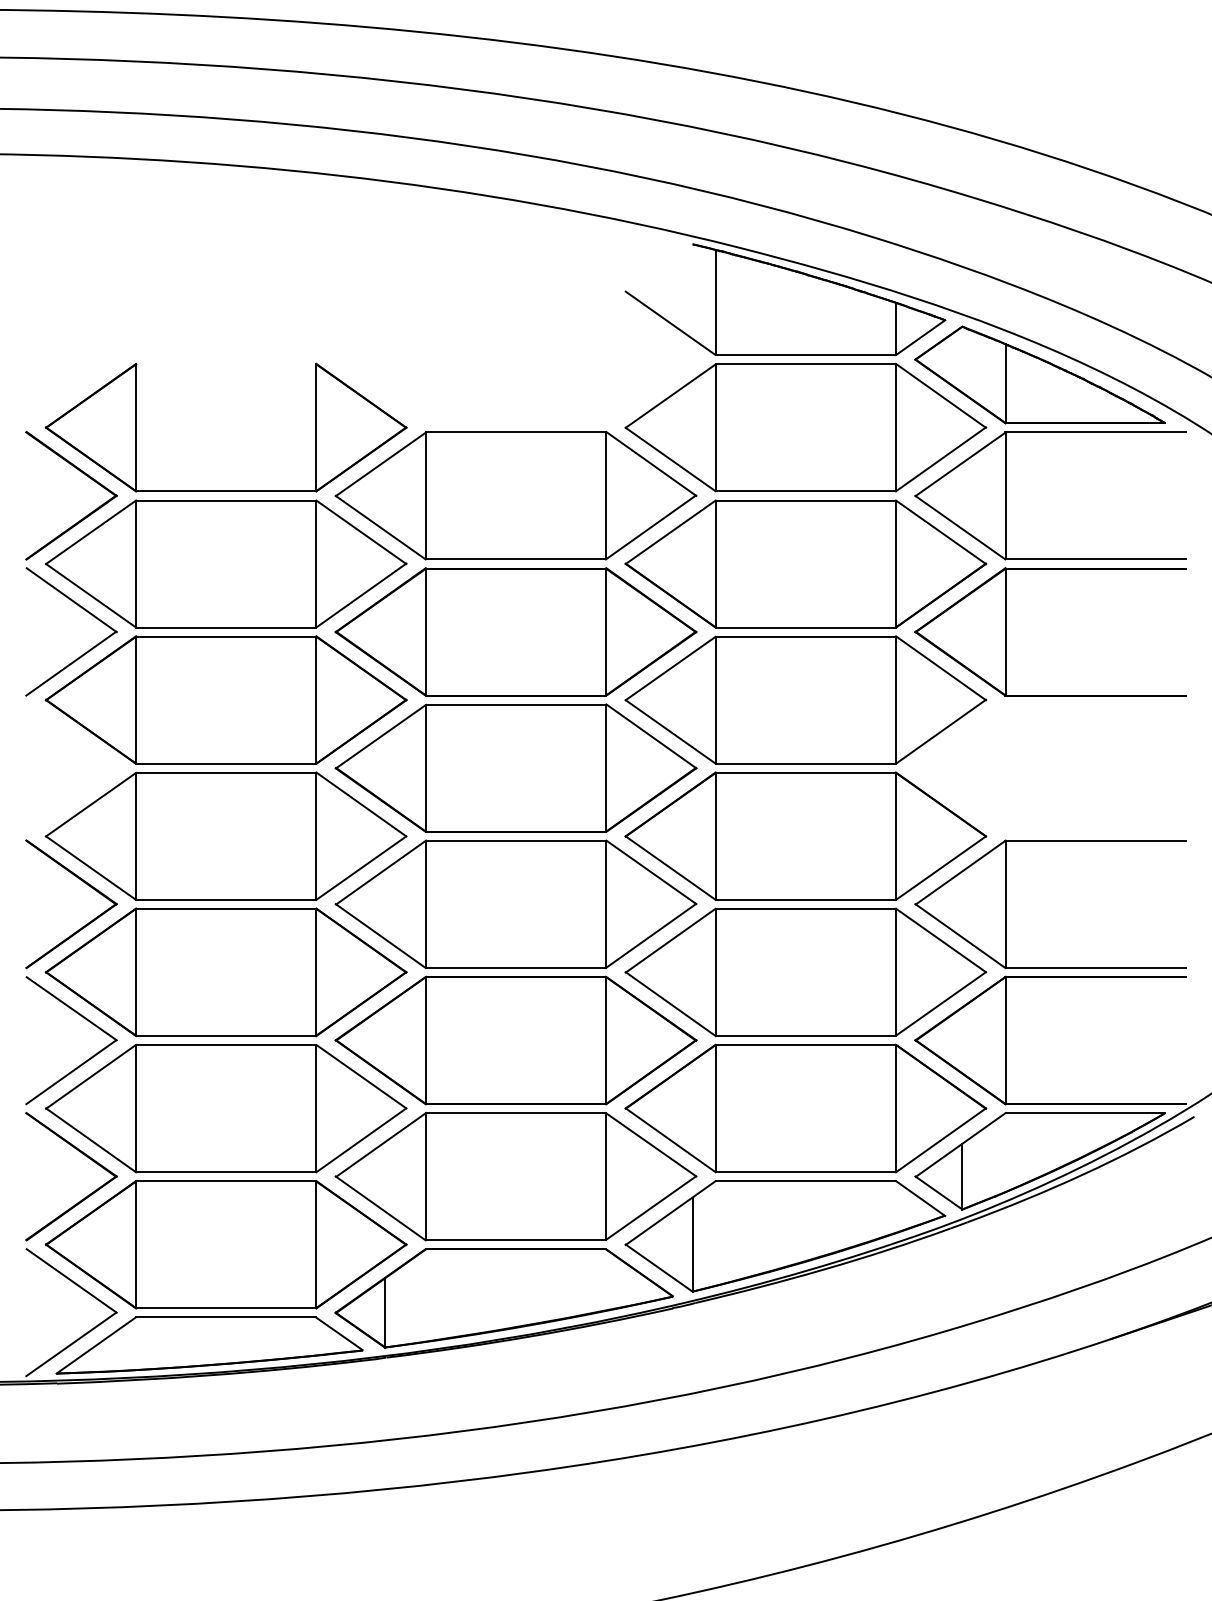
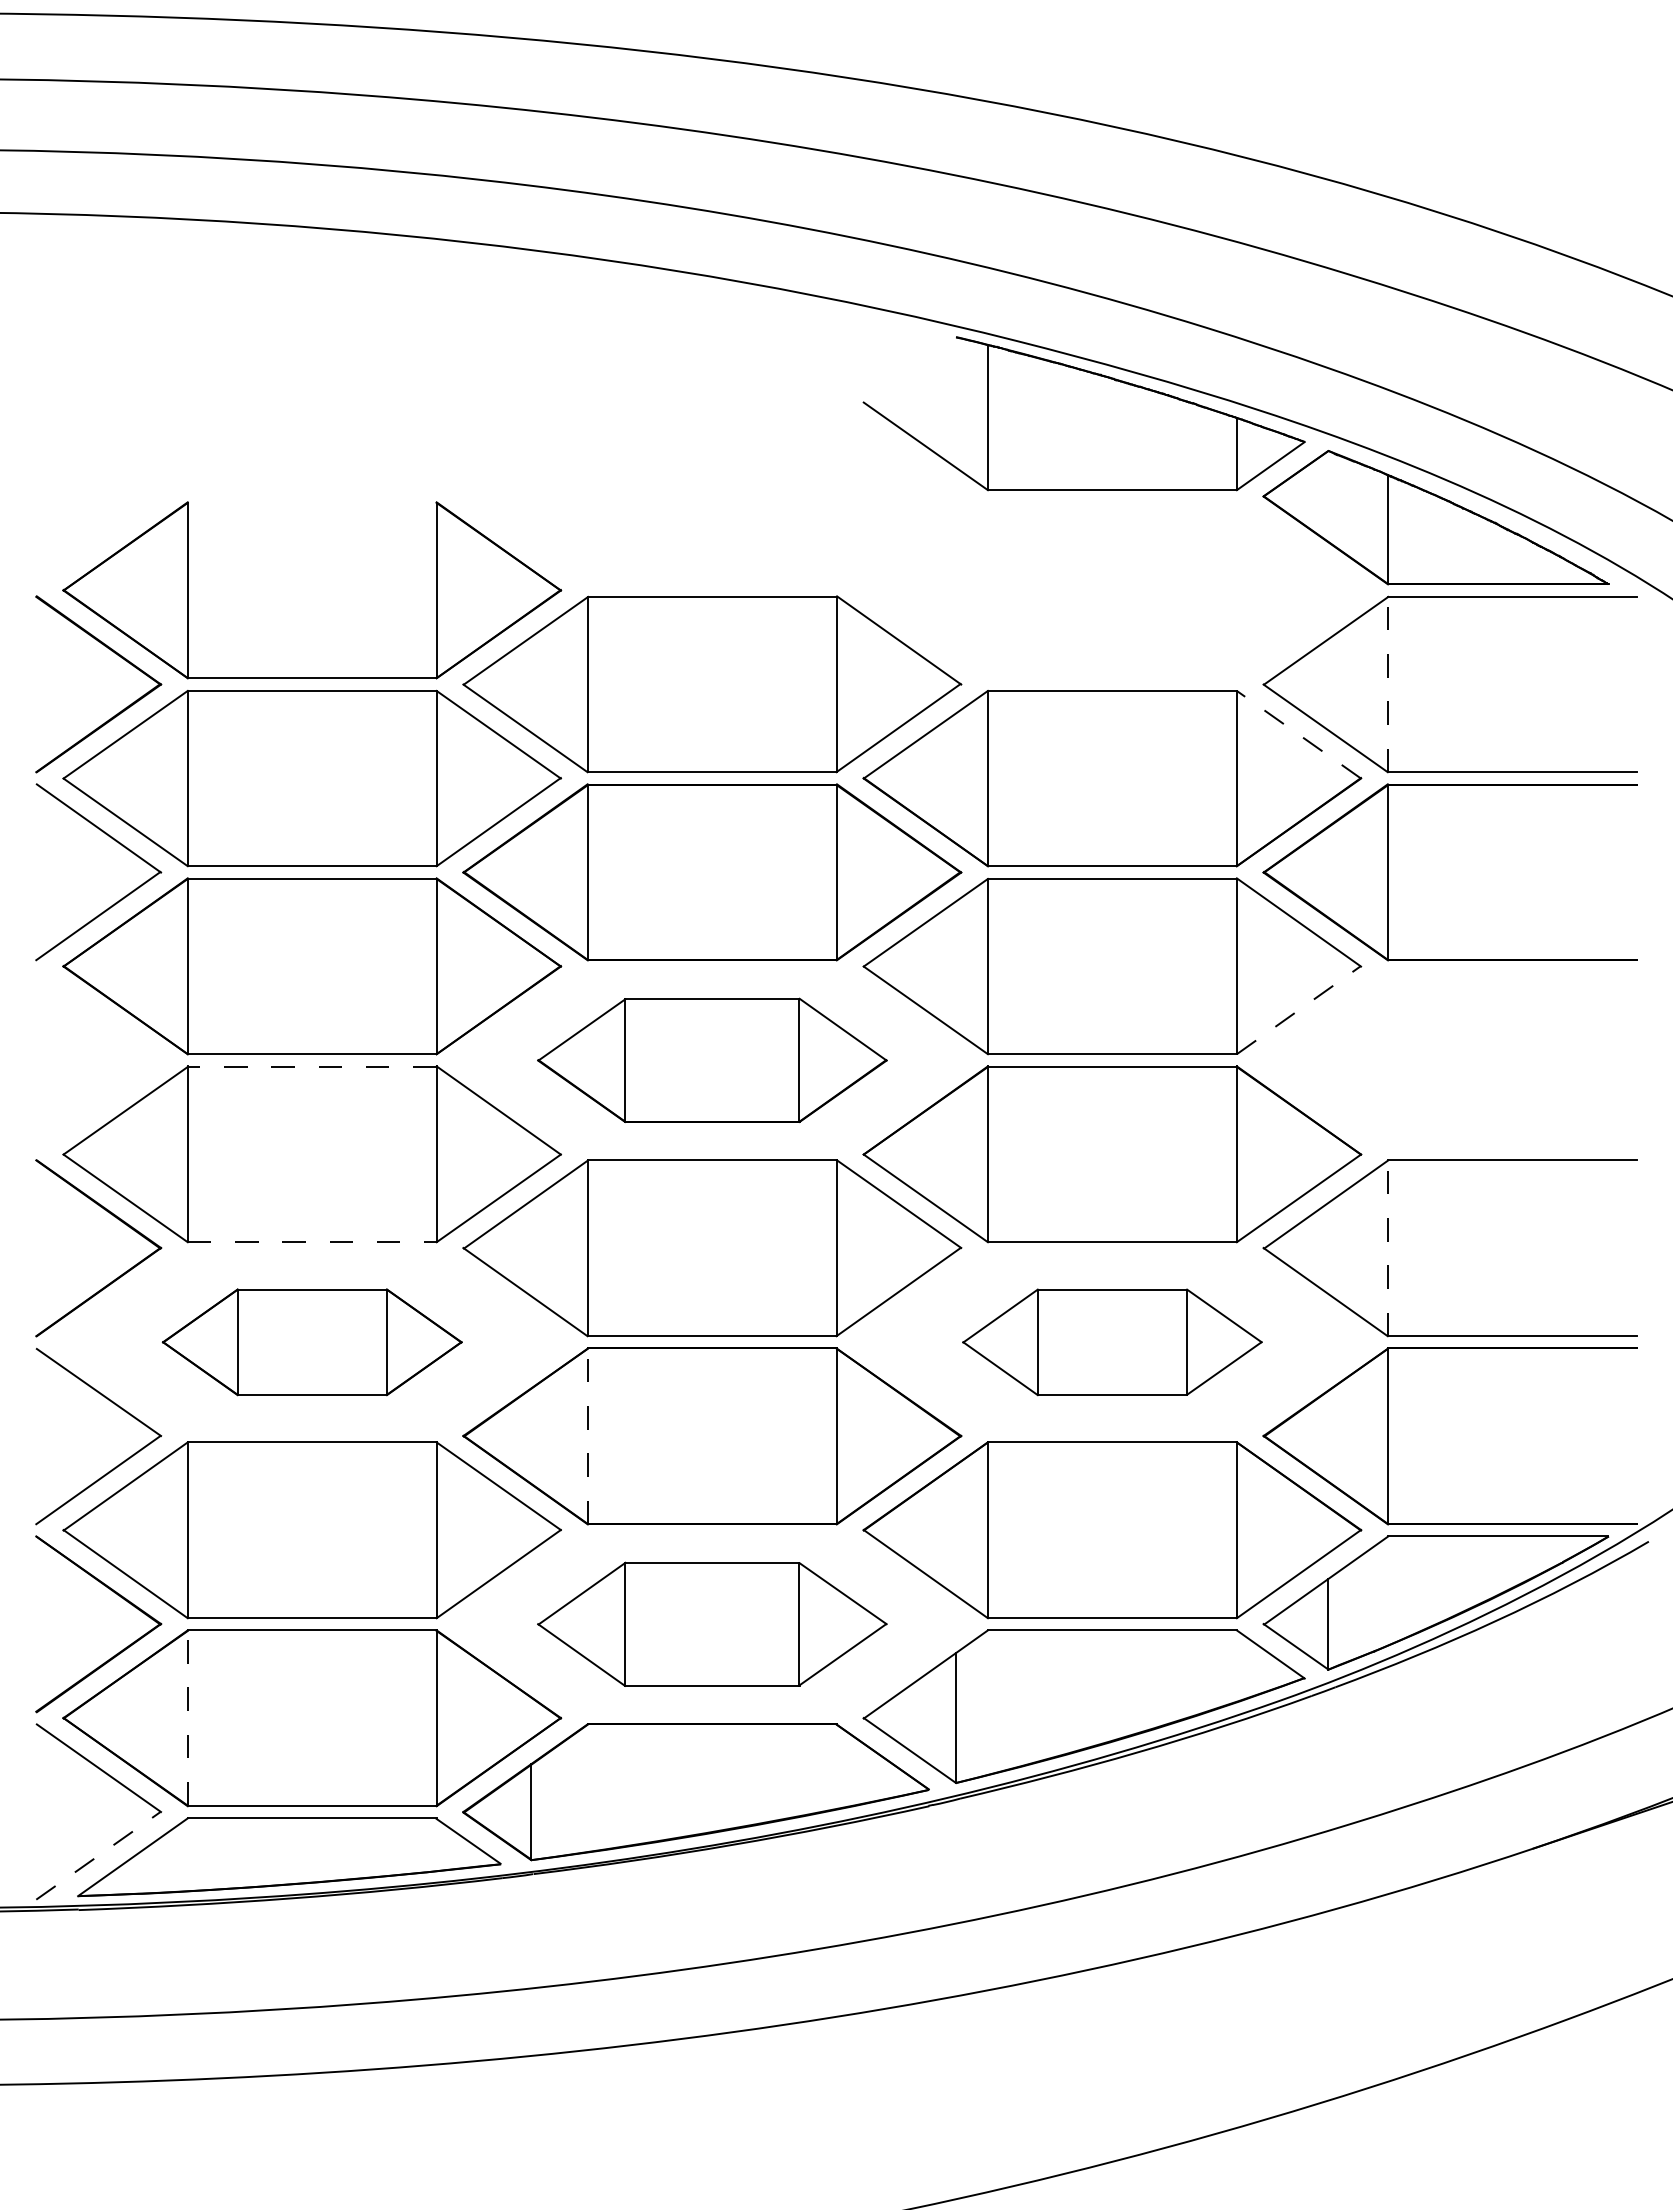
part: (805, 427) -> (1112, 590), removed
line: (1005, 495) -> (1388, 684), solid -> dashed
line: (940, 532) -> (1298, 734), solid -> dashed
line: (941, 731) -> (1299, 1009), solid -> dashed
part: (516, 768) -> (712, 1060), size x0.7
line: (225, 772) -> (311, 1066), solid -> dashed
line: (226, 900) -> (312, 1242), solid -> dashed
line: (1005, 904) -> (1388, 1248), solid -> dashed
part: (226, 972) -> (312, 1342), size x0.6
part: (805, 972) -> (1112, 1342), size x0.6
line: (426, 1040) -> (588, 1436), solid -> dashed
part: (516, 1176) -> (712, 1624), size x0.7
line: (135, 1244) -> (187, 1718), solid -> dashed
line: (71, 1344) -> (98, 1855), solid -> dashed

